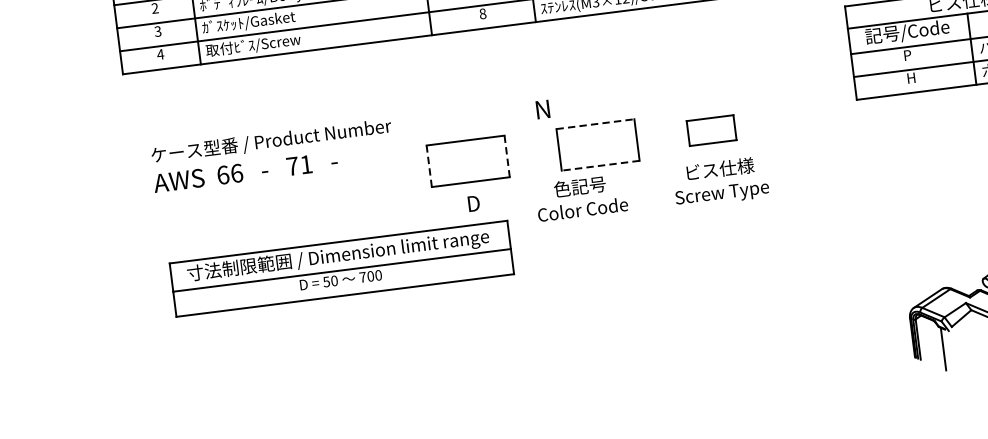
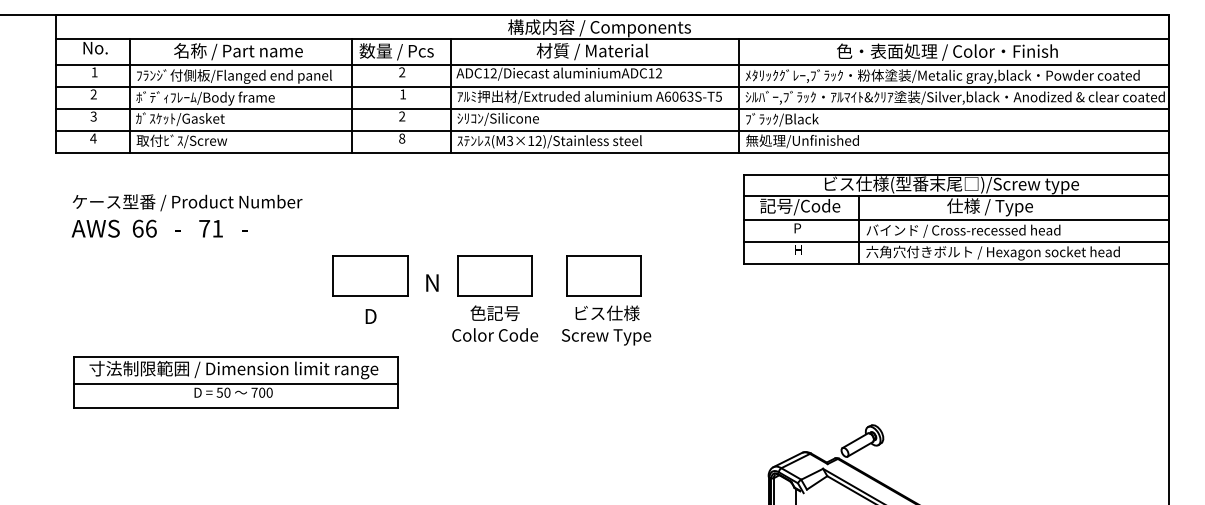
text: (543, 109) -> (432, 282), moved
line: (595, 124) -> (495, 256), dashed -> solid
part: (711, 130) -> (603, 275), size x1.67
text: (272, 154) -> (186, 215), moved
line: (507, 155) -> (408, 275), dashed -> solid
line: (429, 165) -> (333, 275), dashed -> solid
line: (600, 165) -> (494, 295), dashed -> solid
text: (581, 197) -> (495, 323), moved
part: (341, 269) -> (235, 382), moved

